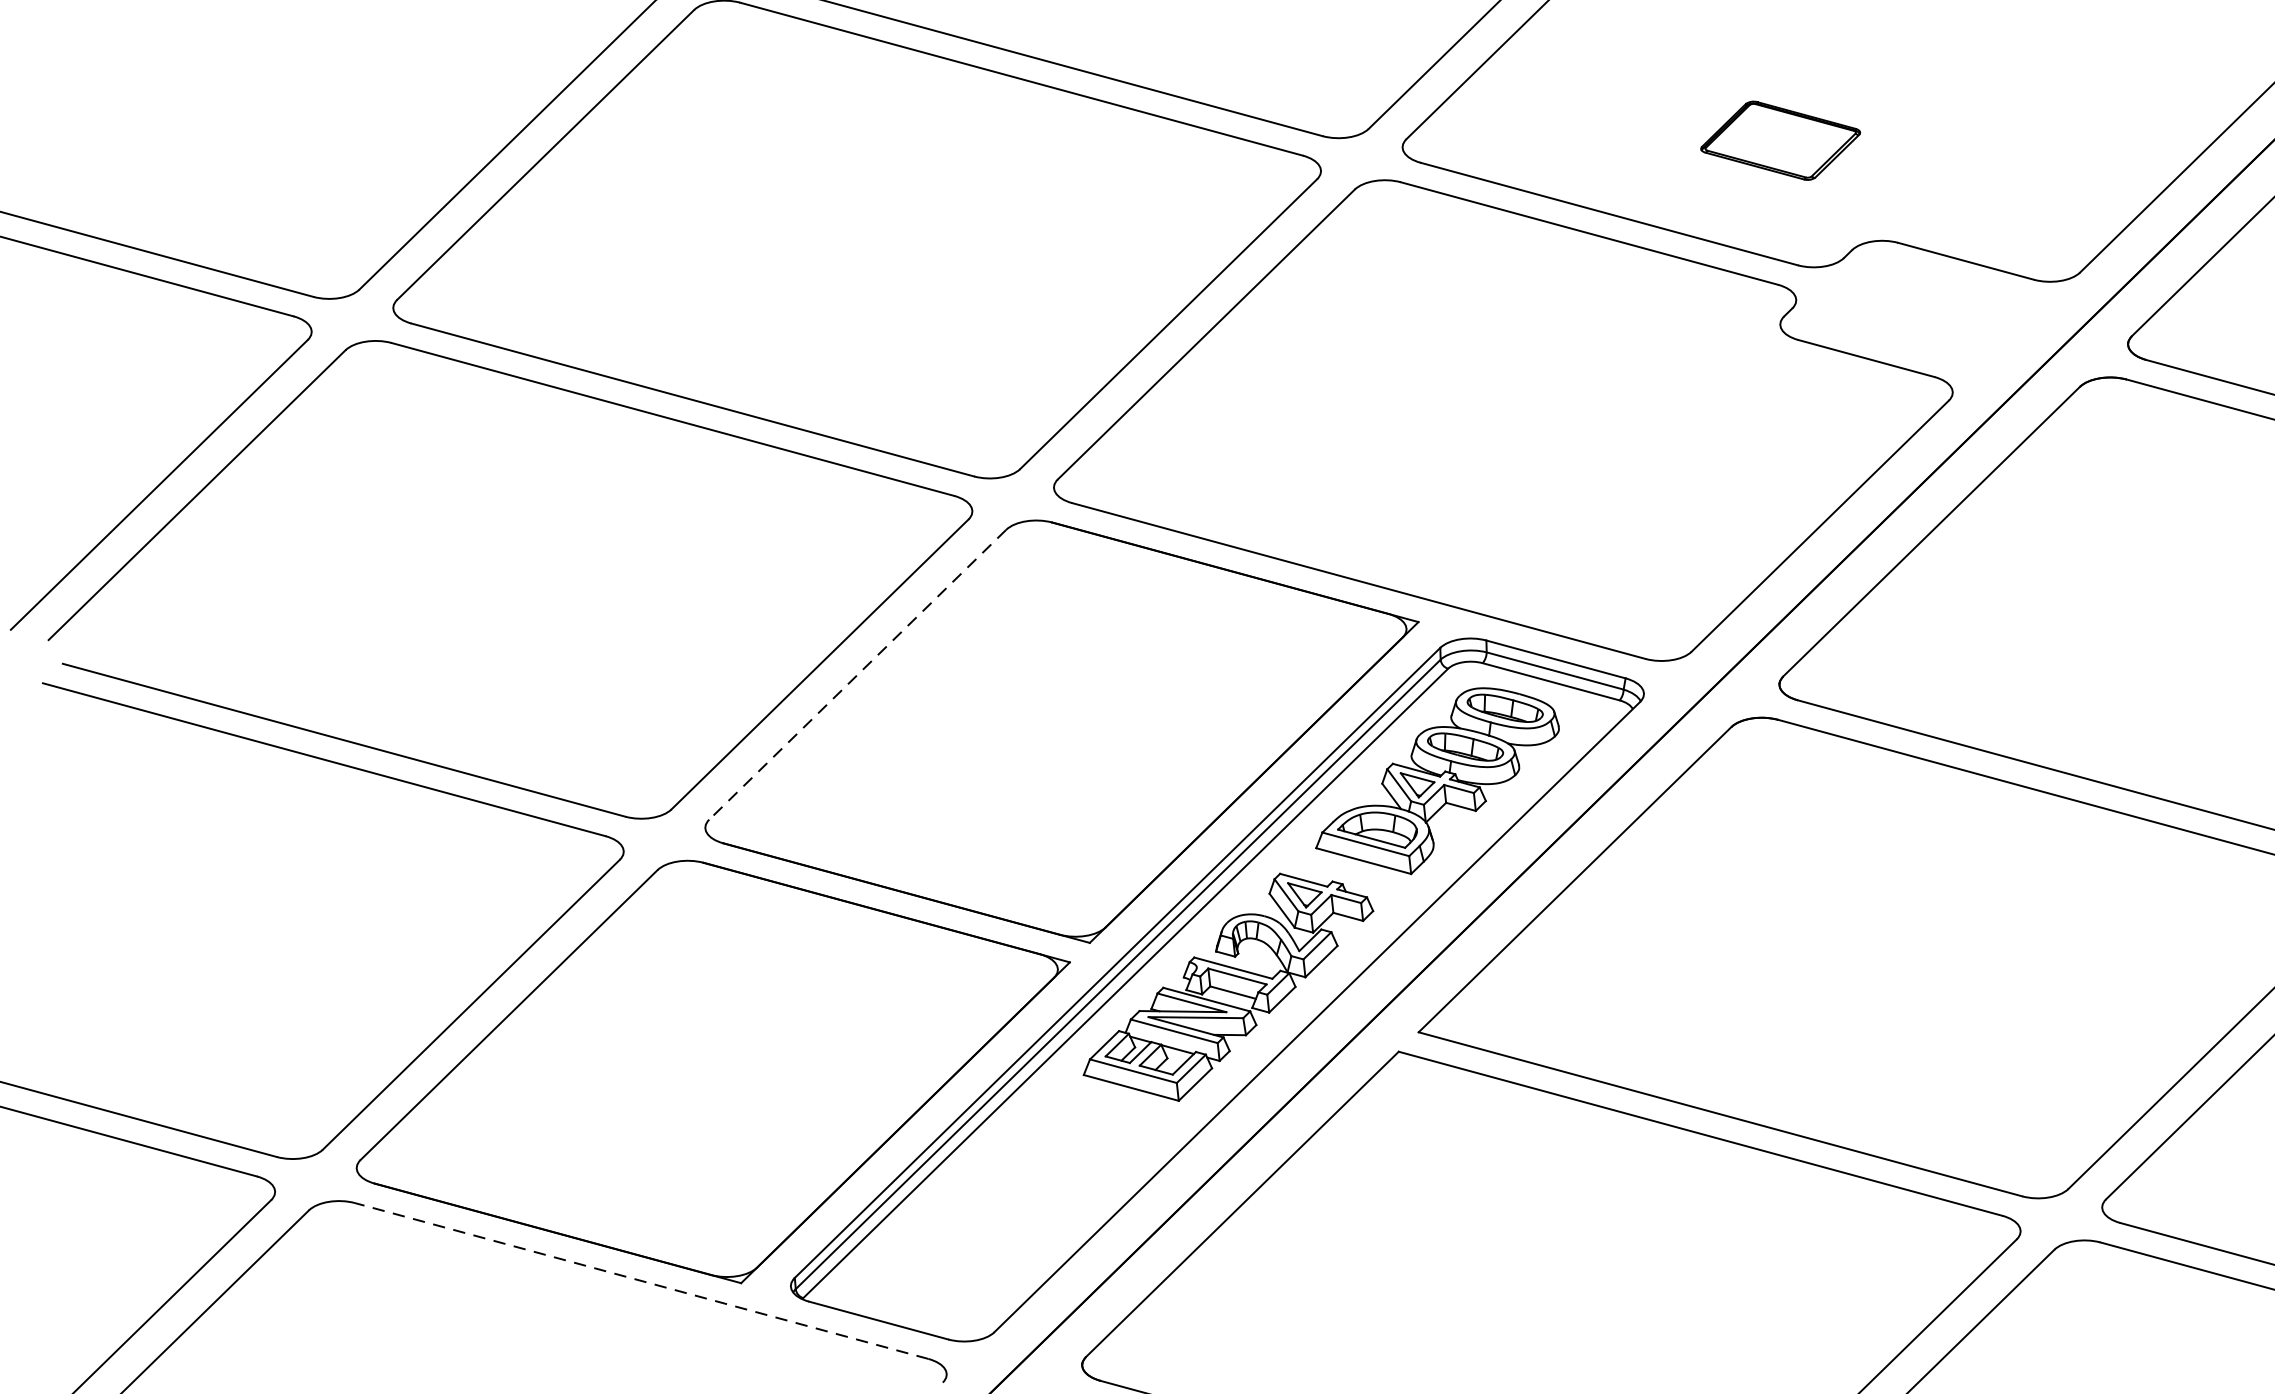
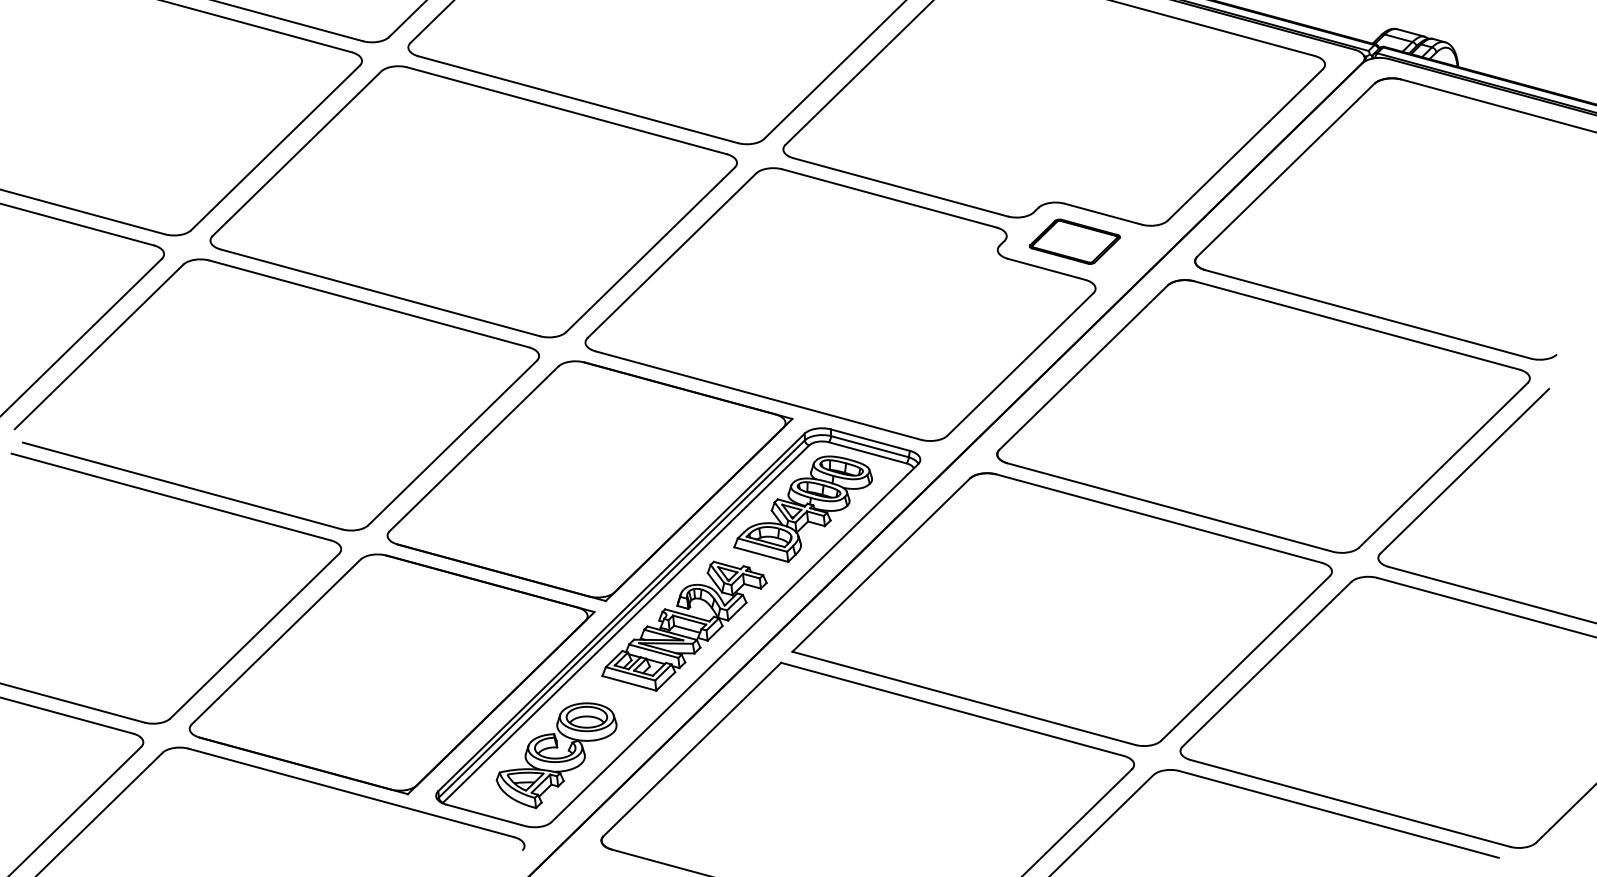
part: (1779, 140) -> (1074, 241), moved
line: (858, 674) -> (474, 448), dashed -> solid
part: (1002, 1215) -> (556, 755), added
line: (641, 1280) -> (351, 792), dashed -> solid

